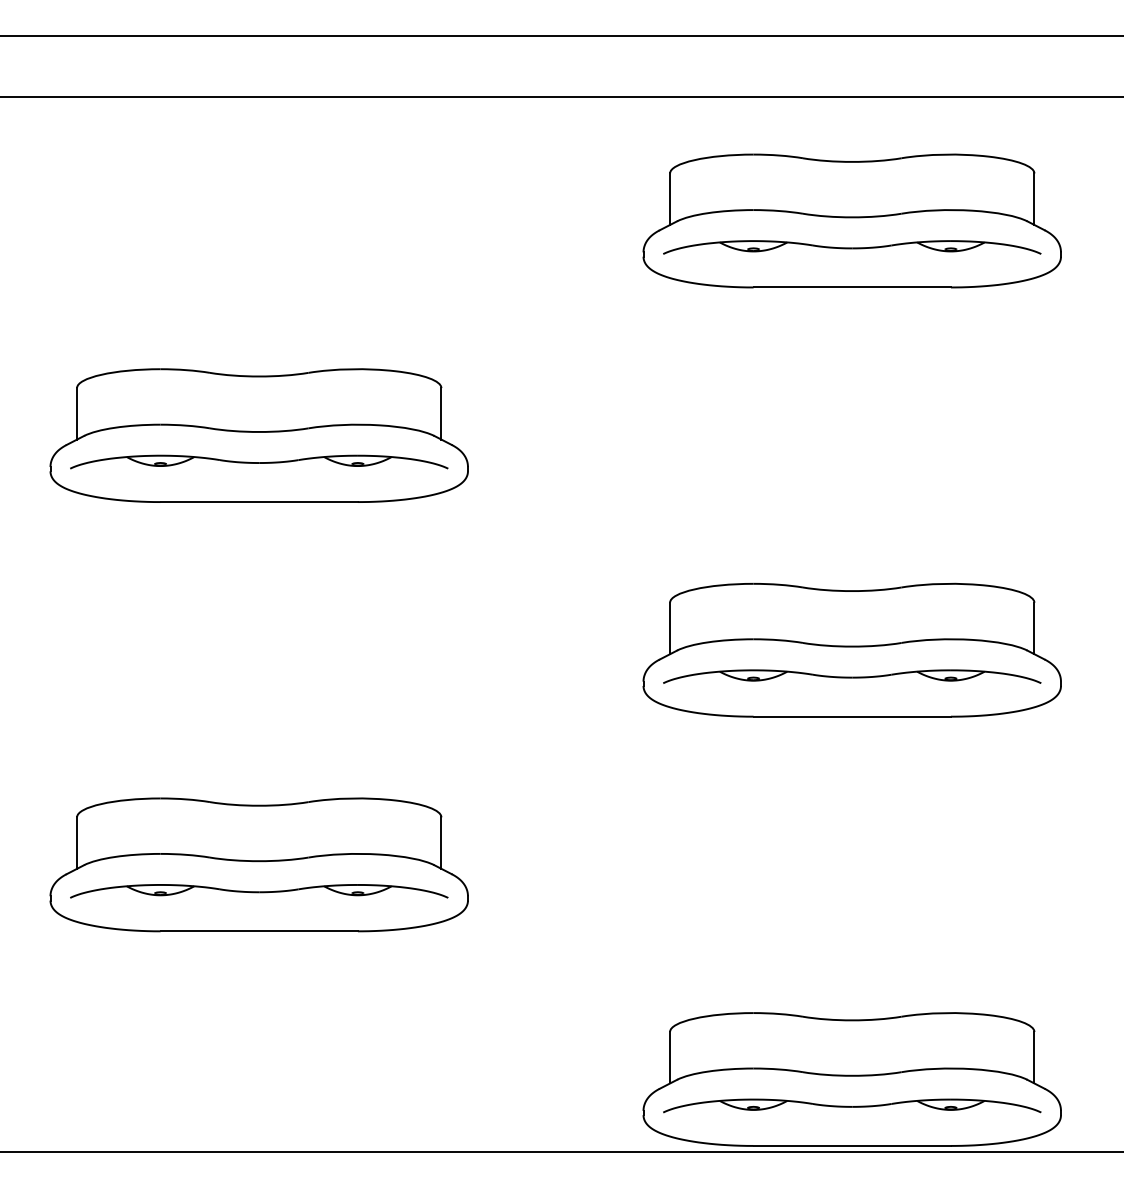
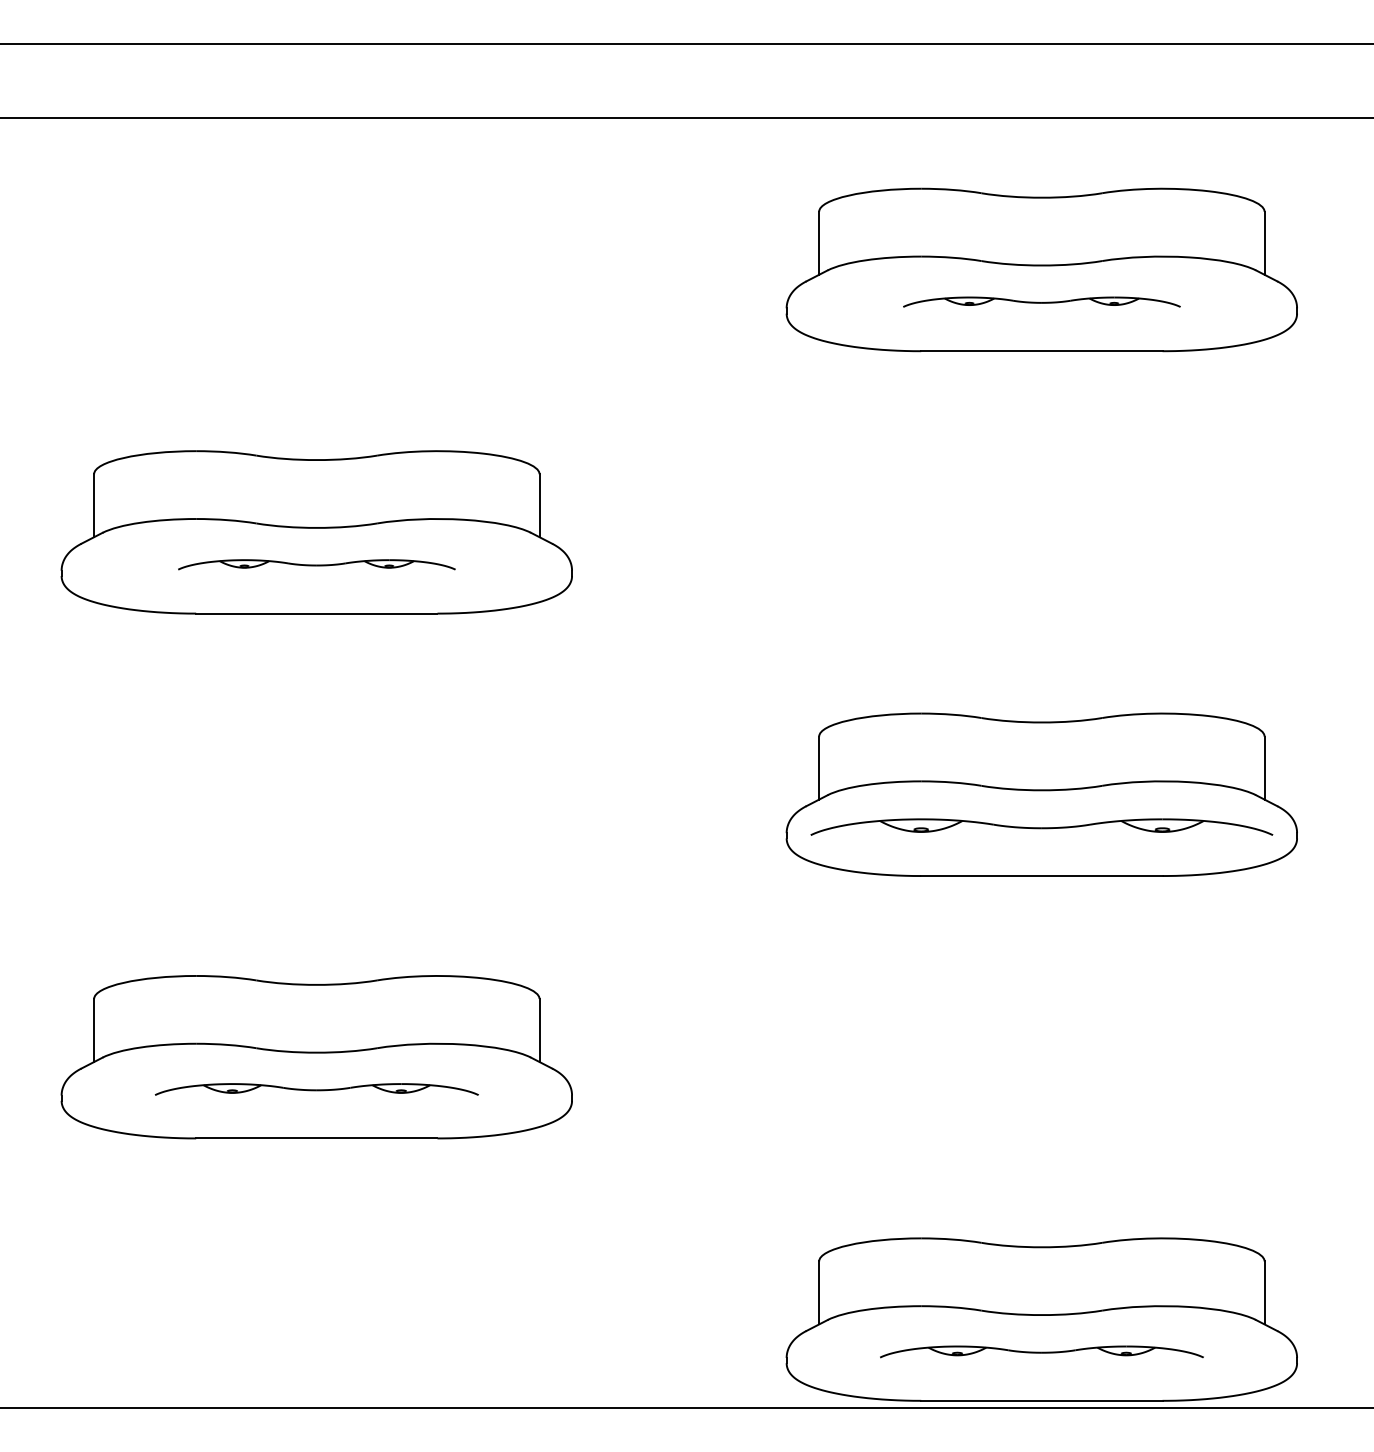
part: (851, 246) -> (1041, 301), size x0.6
part: (258, 461) -> (316, 564), size x0.6
part: (258, 891) -> (316, 1089), size x0.7
part: (851, 1105) -> (1041, 1351), size x0.7

